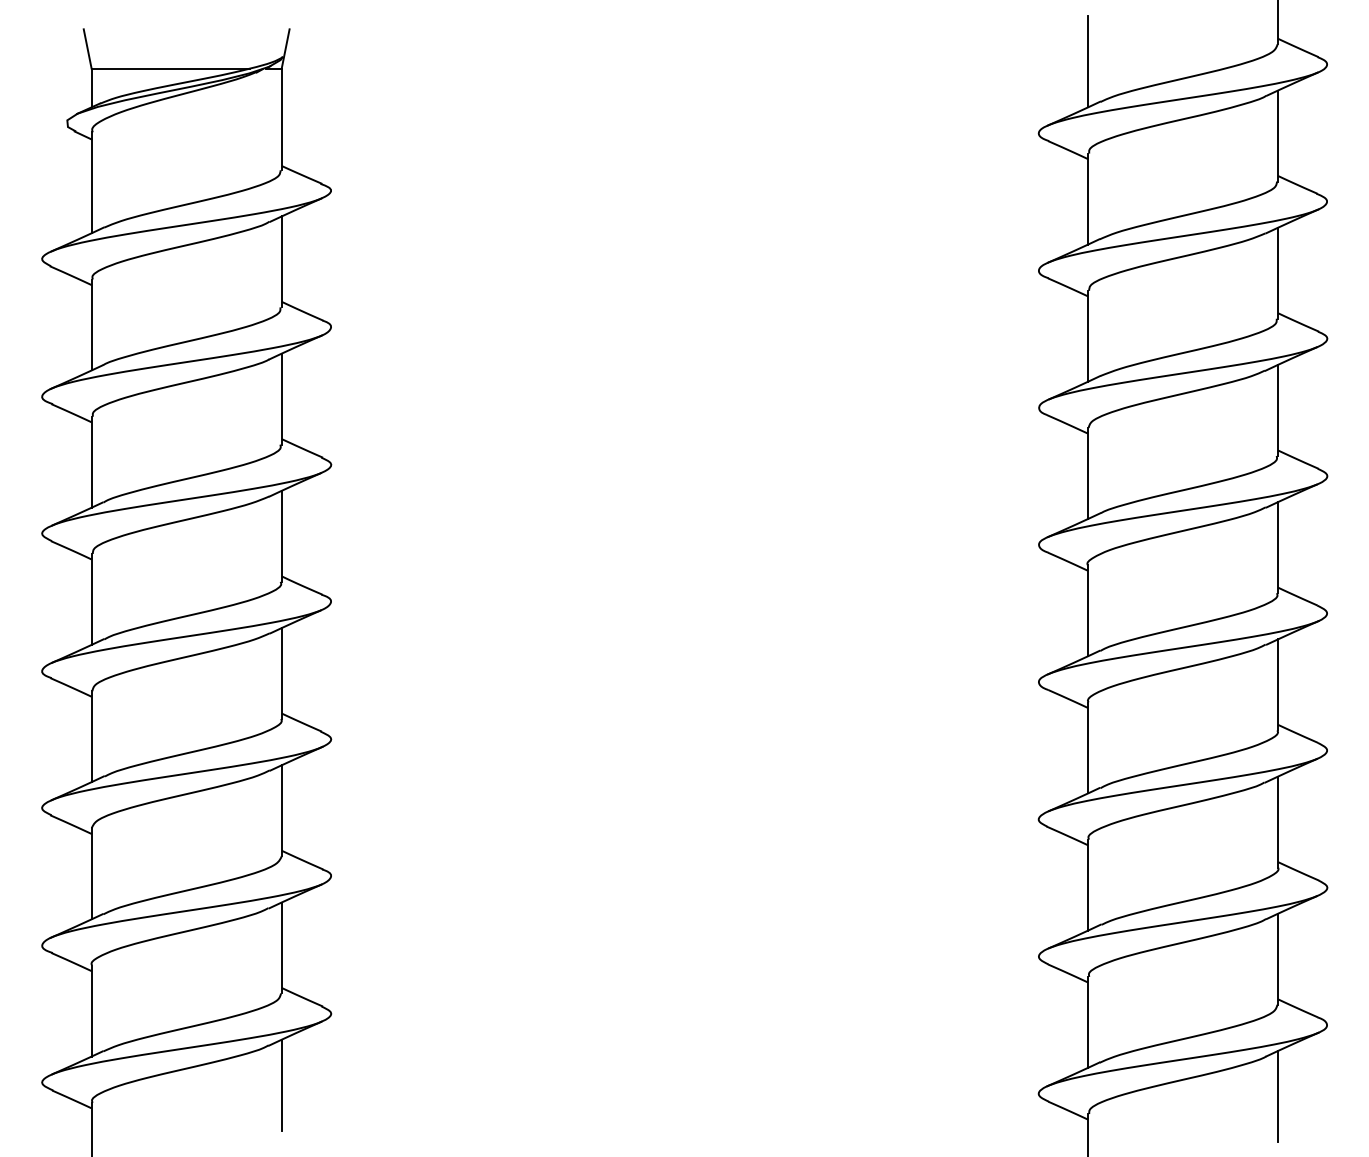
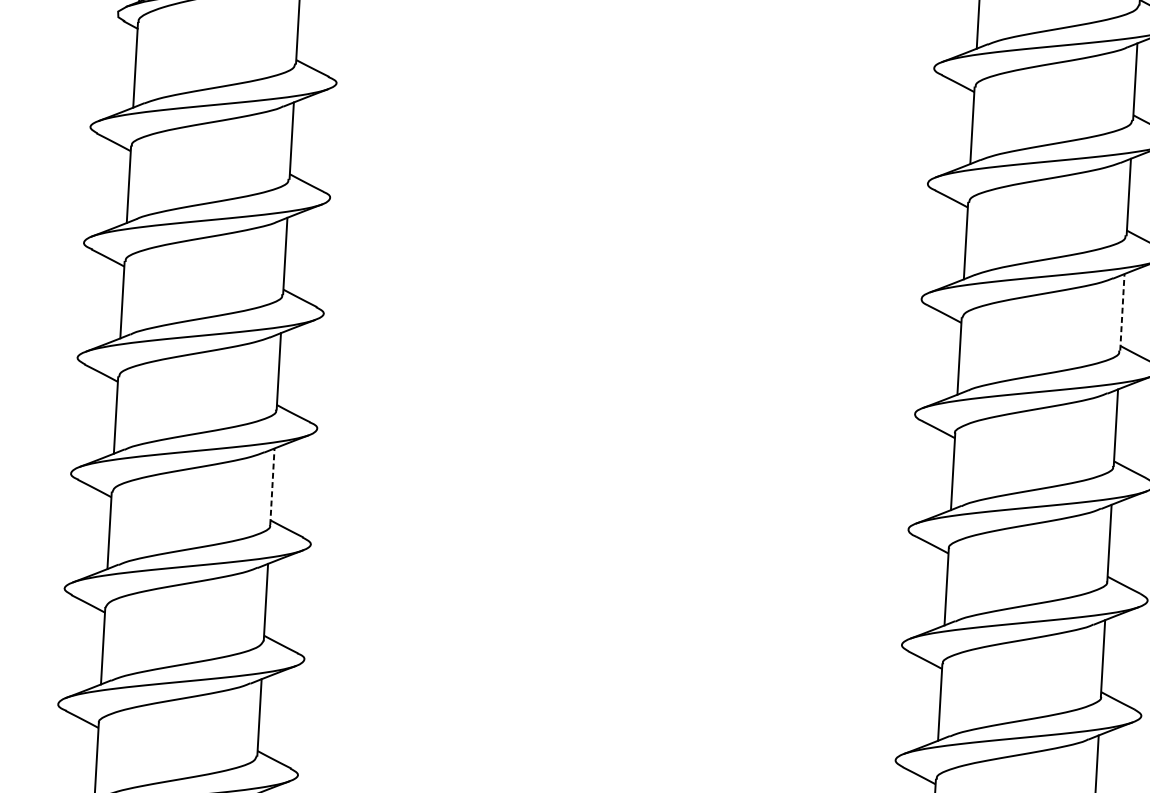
line: (1278, 410) -> (1122, 312), solid -> dashed
line: (281, 673) -> (272, 486), solid -> dashed

